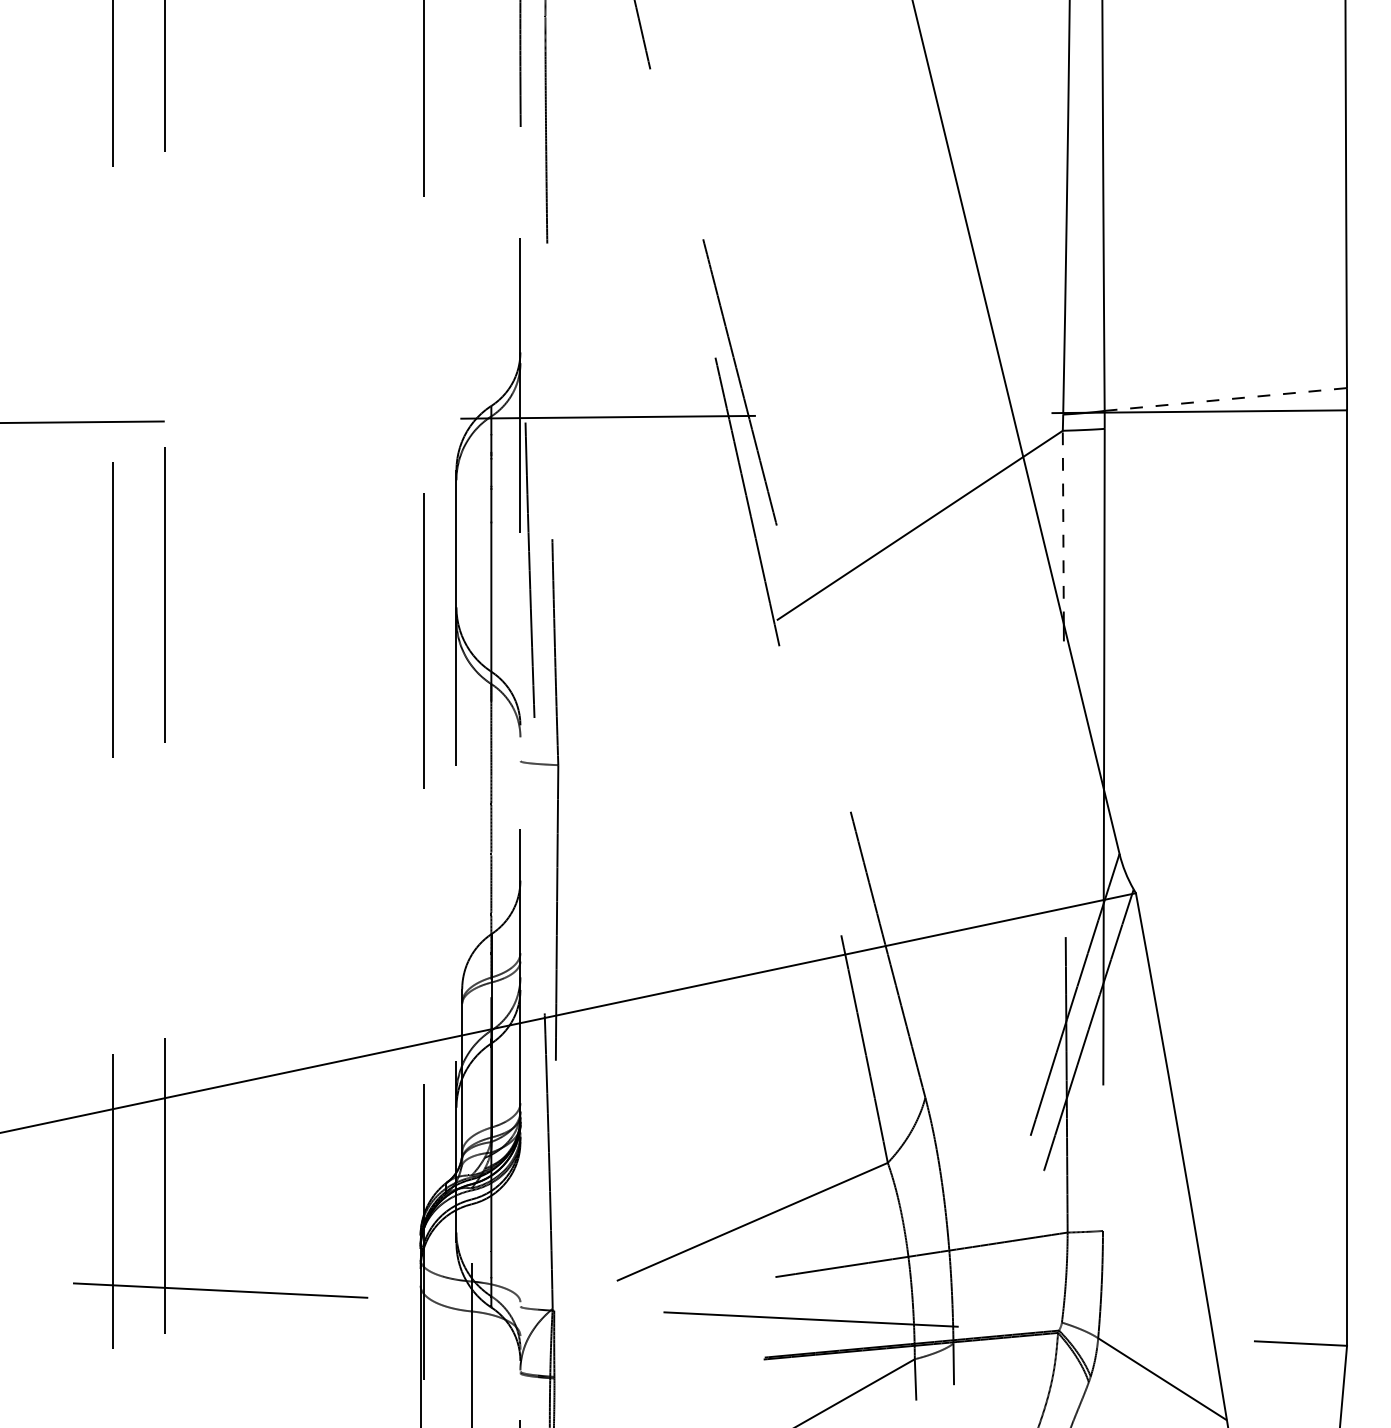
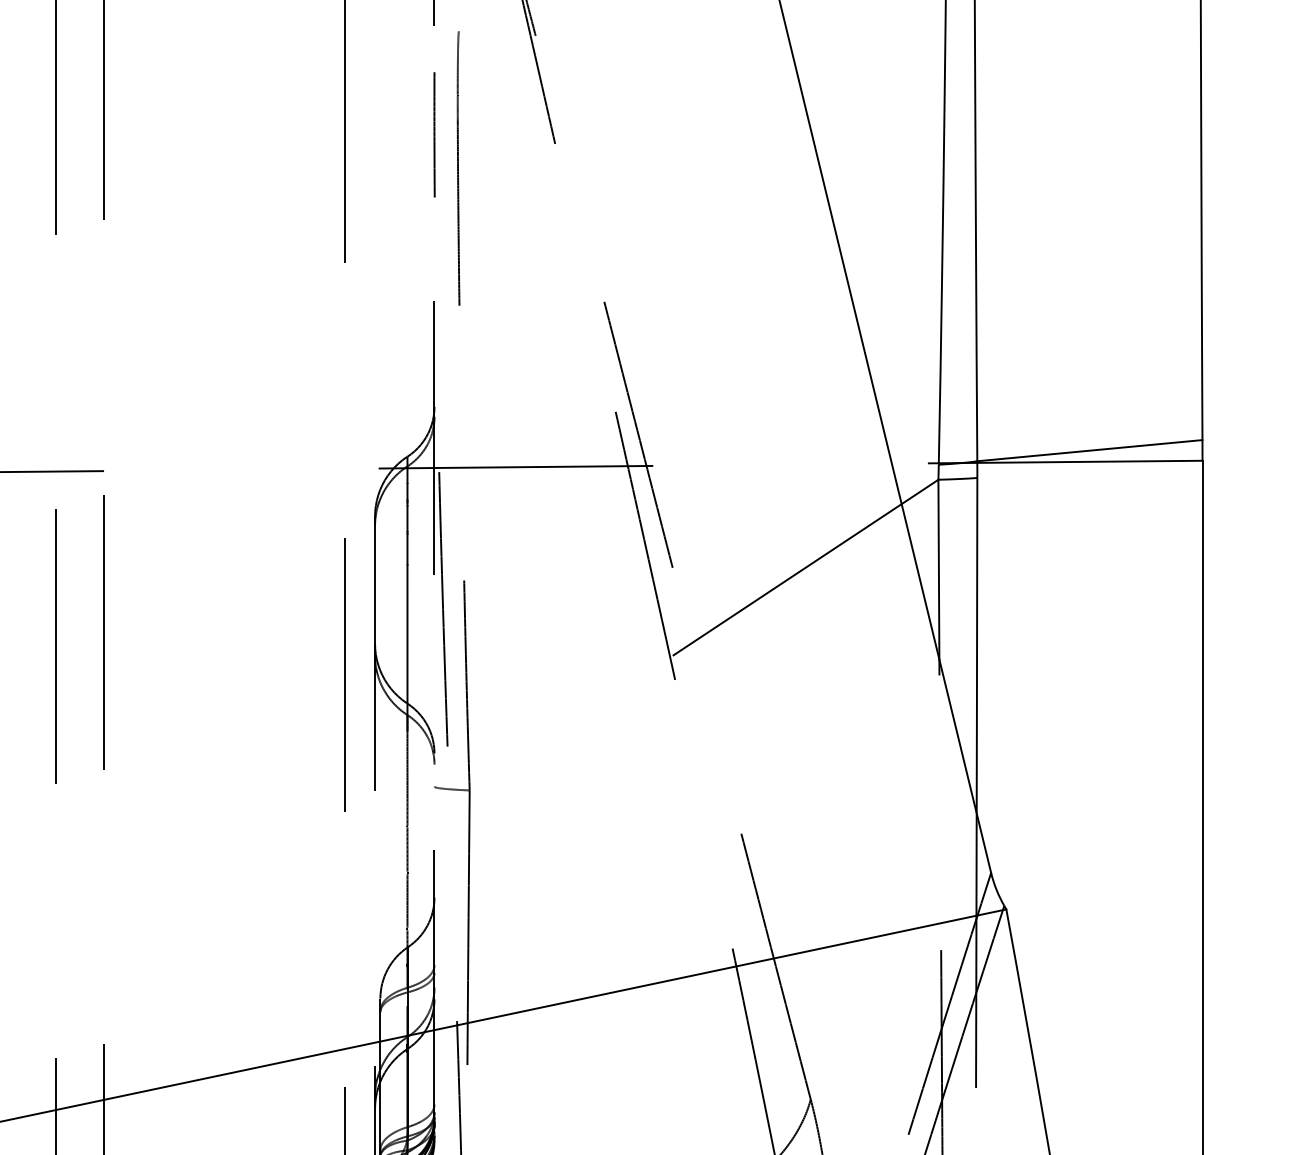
line: (1225, 399) -> (1089, 450), dashed -> solid
line: (1063, 527) -> (939, 569), dashed -> solid

